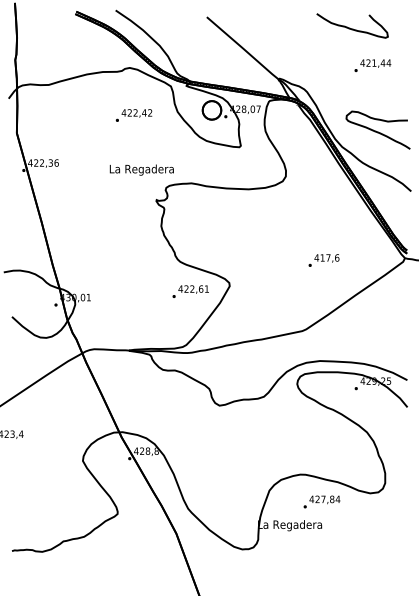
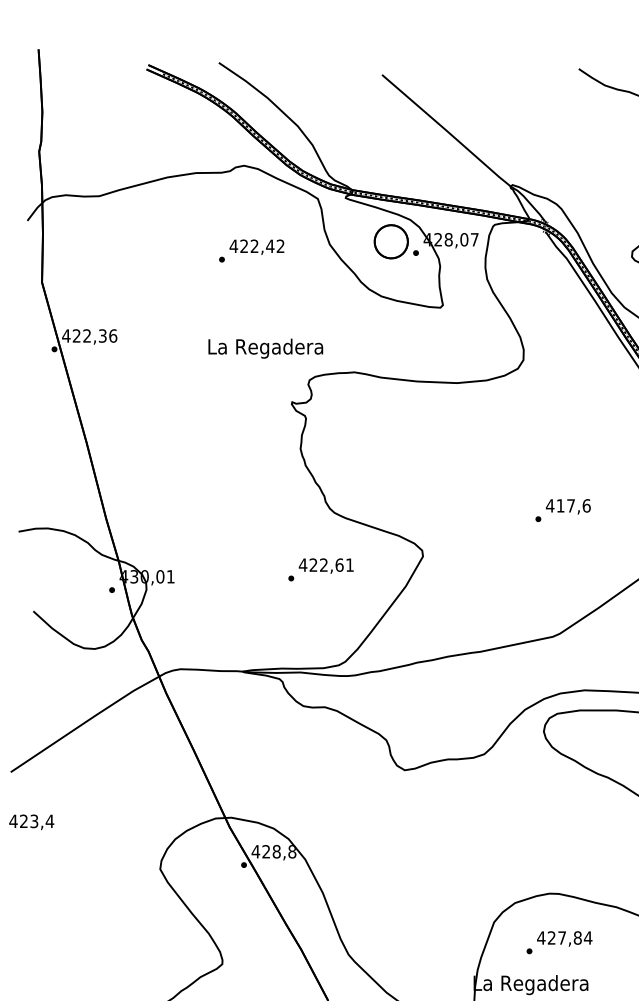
text: (323, 260) -> (562, 510), moved
text: (190, 291) -> (320, 569), moved
text: (321, 501) -> (558, 941), moved

